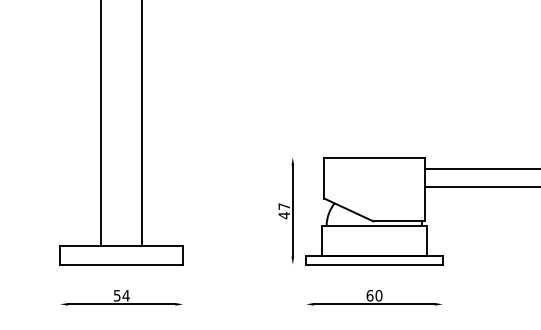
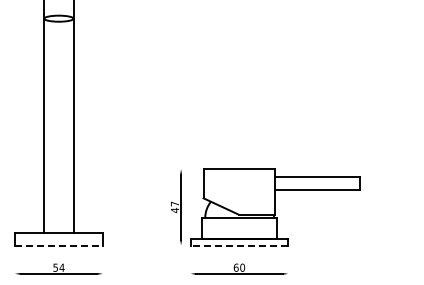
line: (121, 264) -> (58, 245), solid -> dashed
line: (374, 264) -> (239, 245), solid -> dashed

